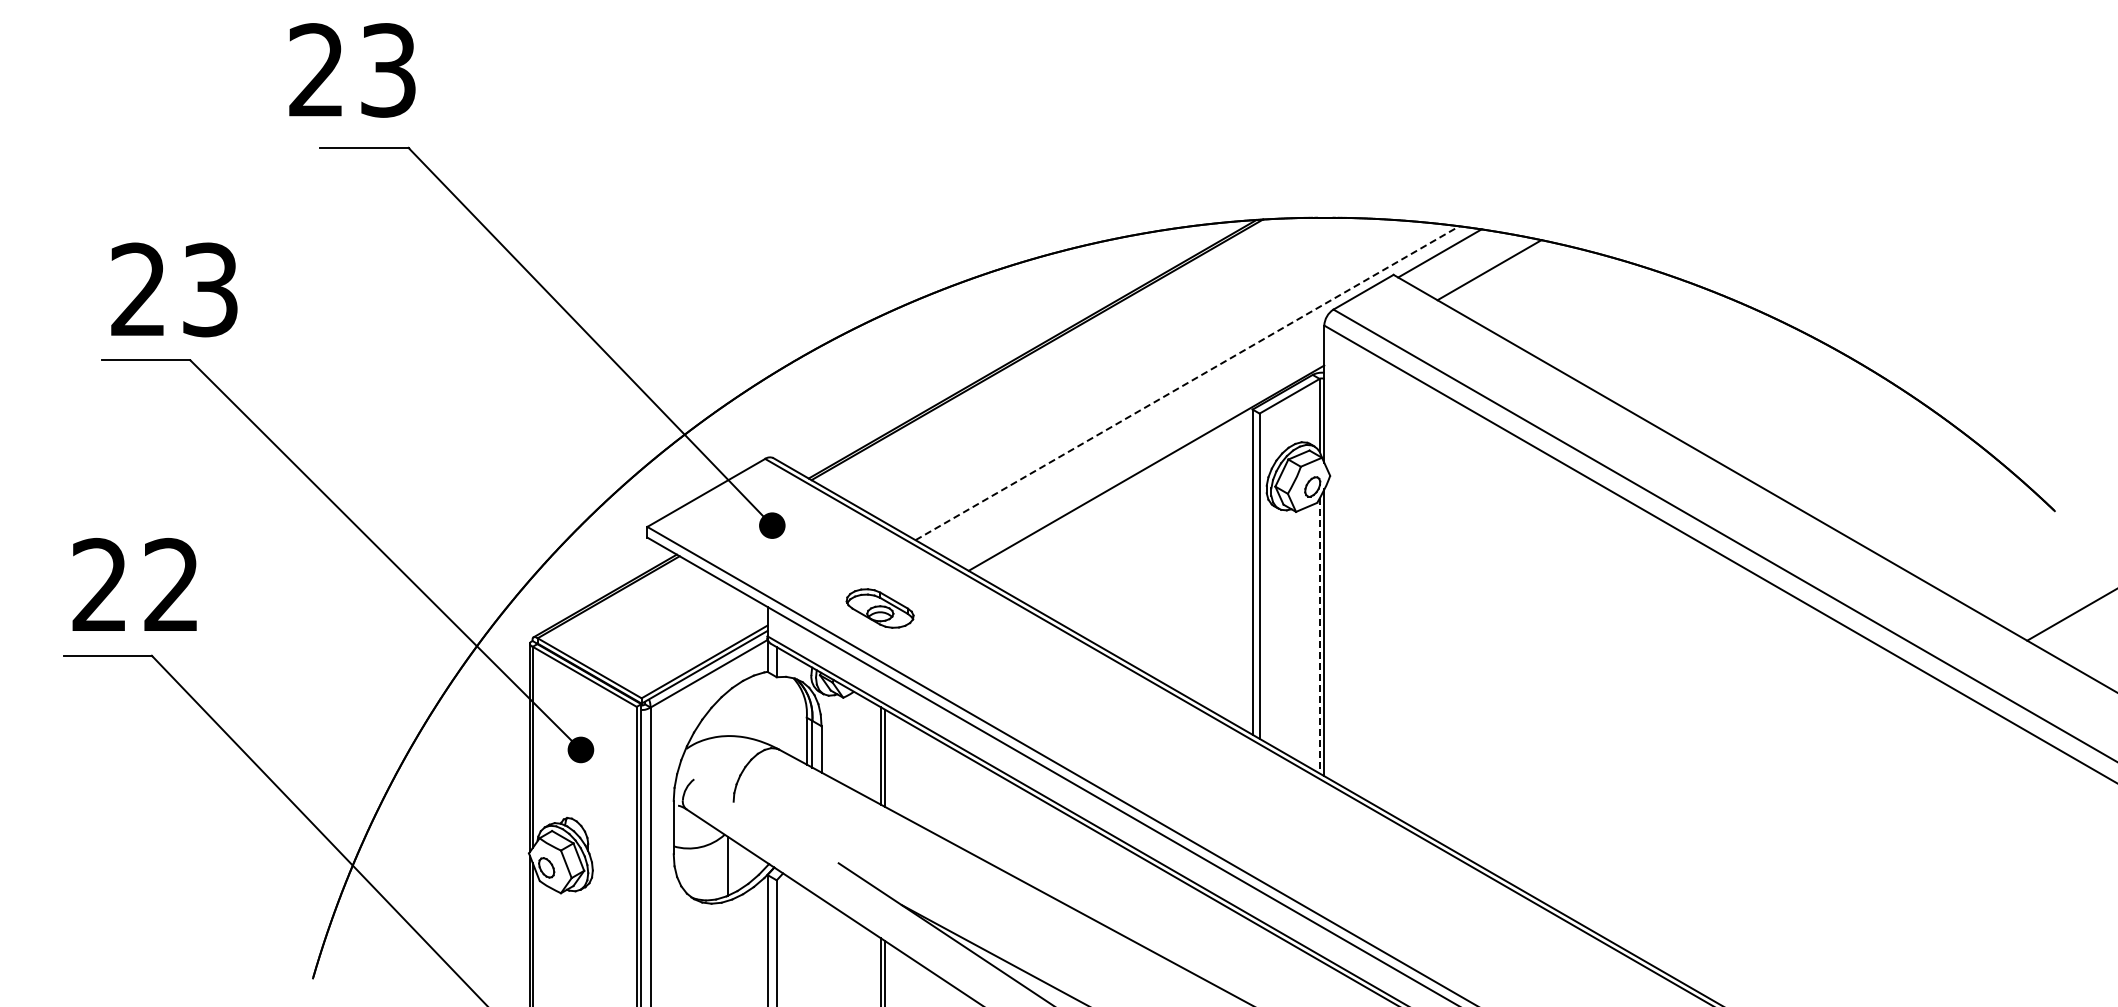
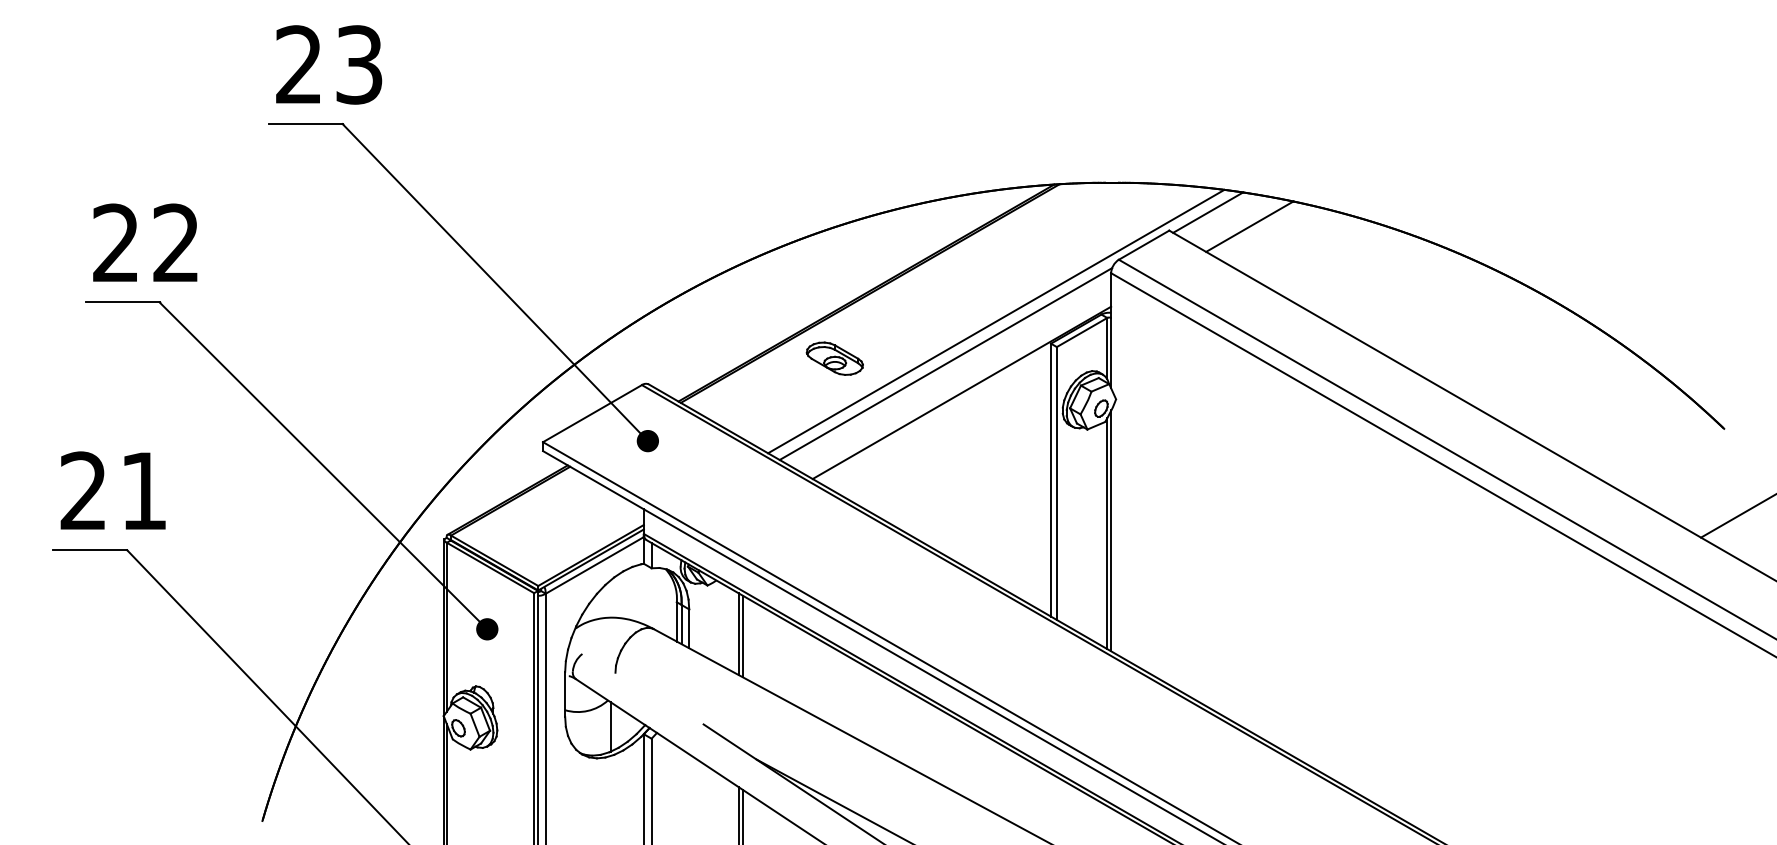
text: (352, 70) -> (329, 65), moved
text: (210, 289) -> (176, 242), 23 -> 22
line: (1187, 383) -> (996, 321), dashed -> solid
line: (1127, 433) -> (945, 363), added
text: (170, 583) -> (142, 489), 22 -> 21
part: (879, 608) -> (834, 358), moved
line: (1319, 635) -> (1107, 533), dashed -> solid

